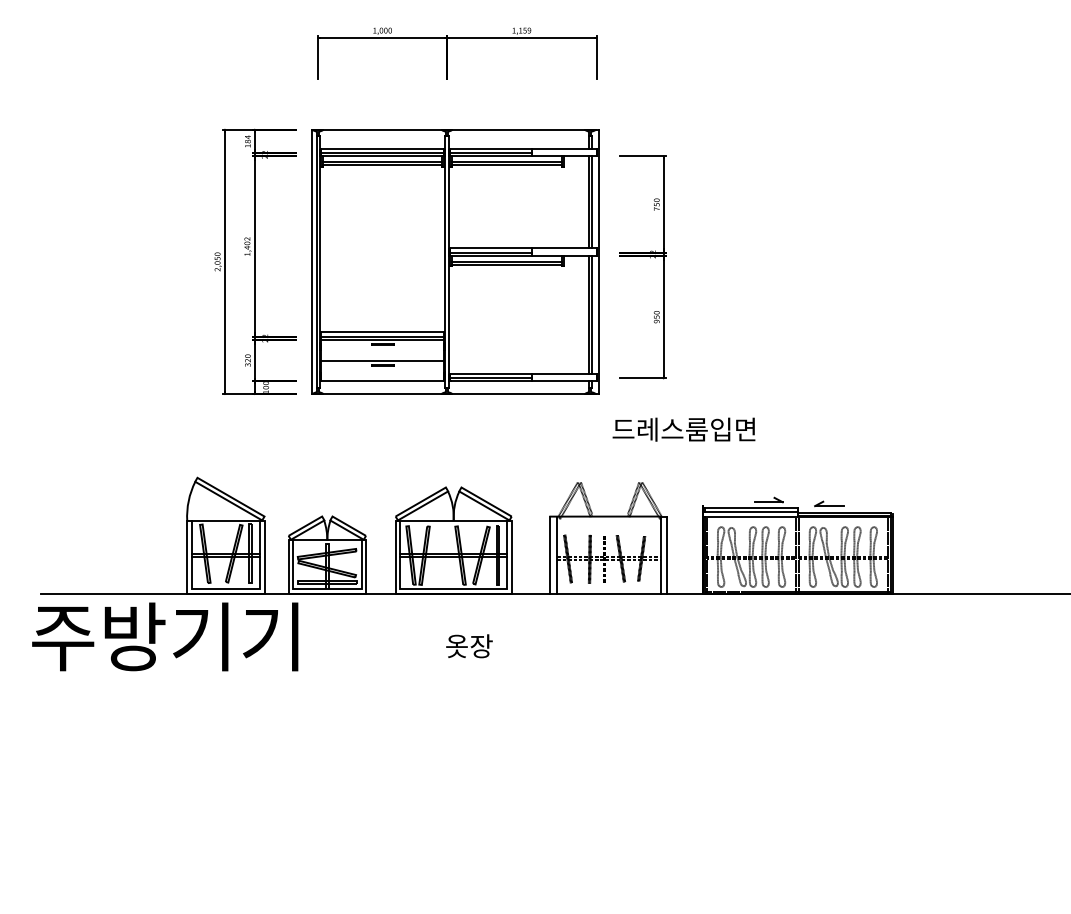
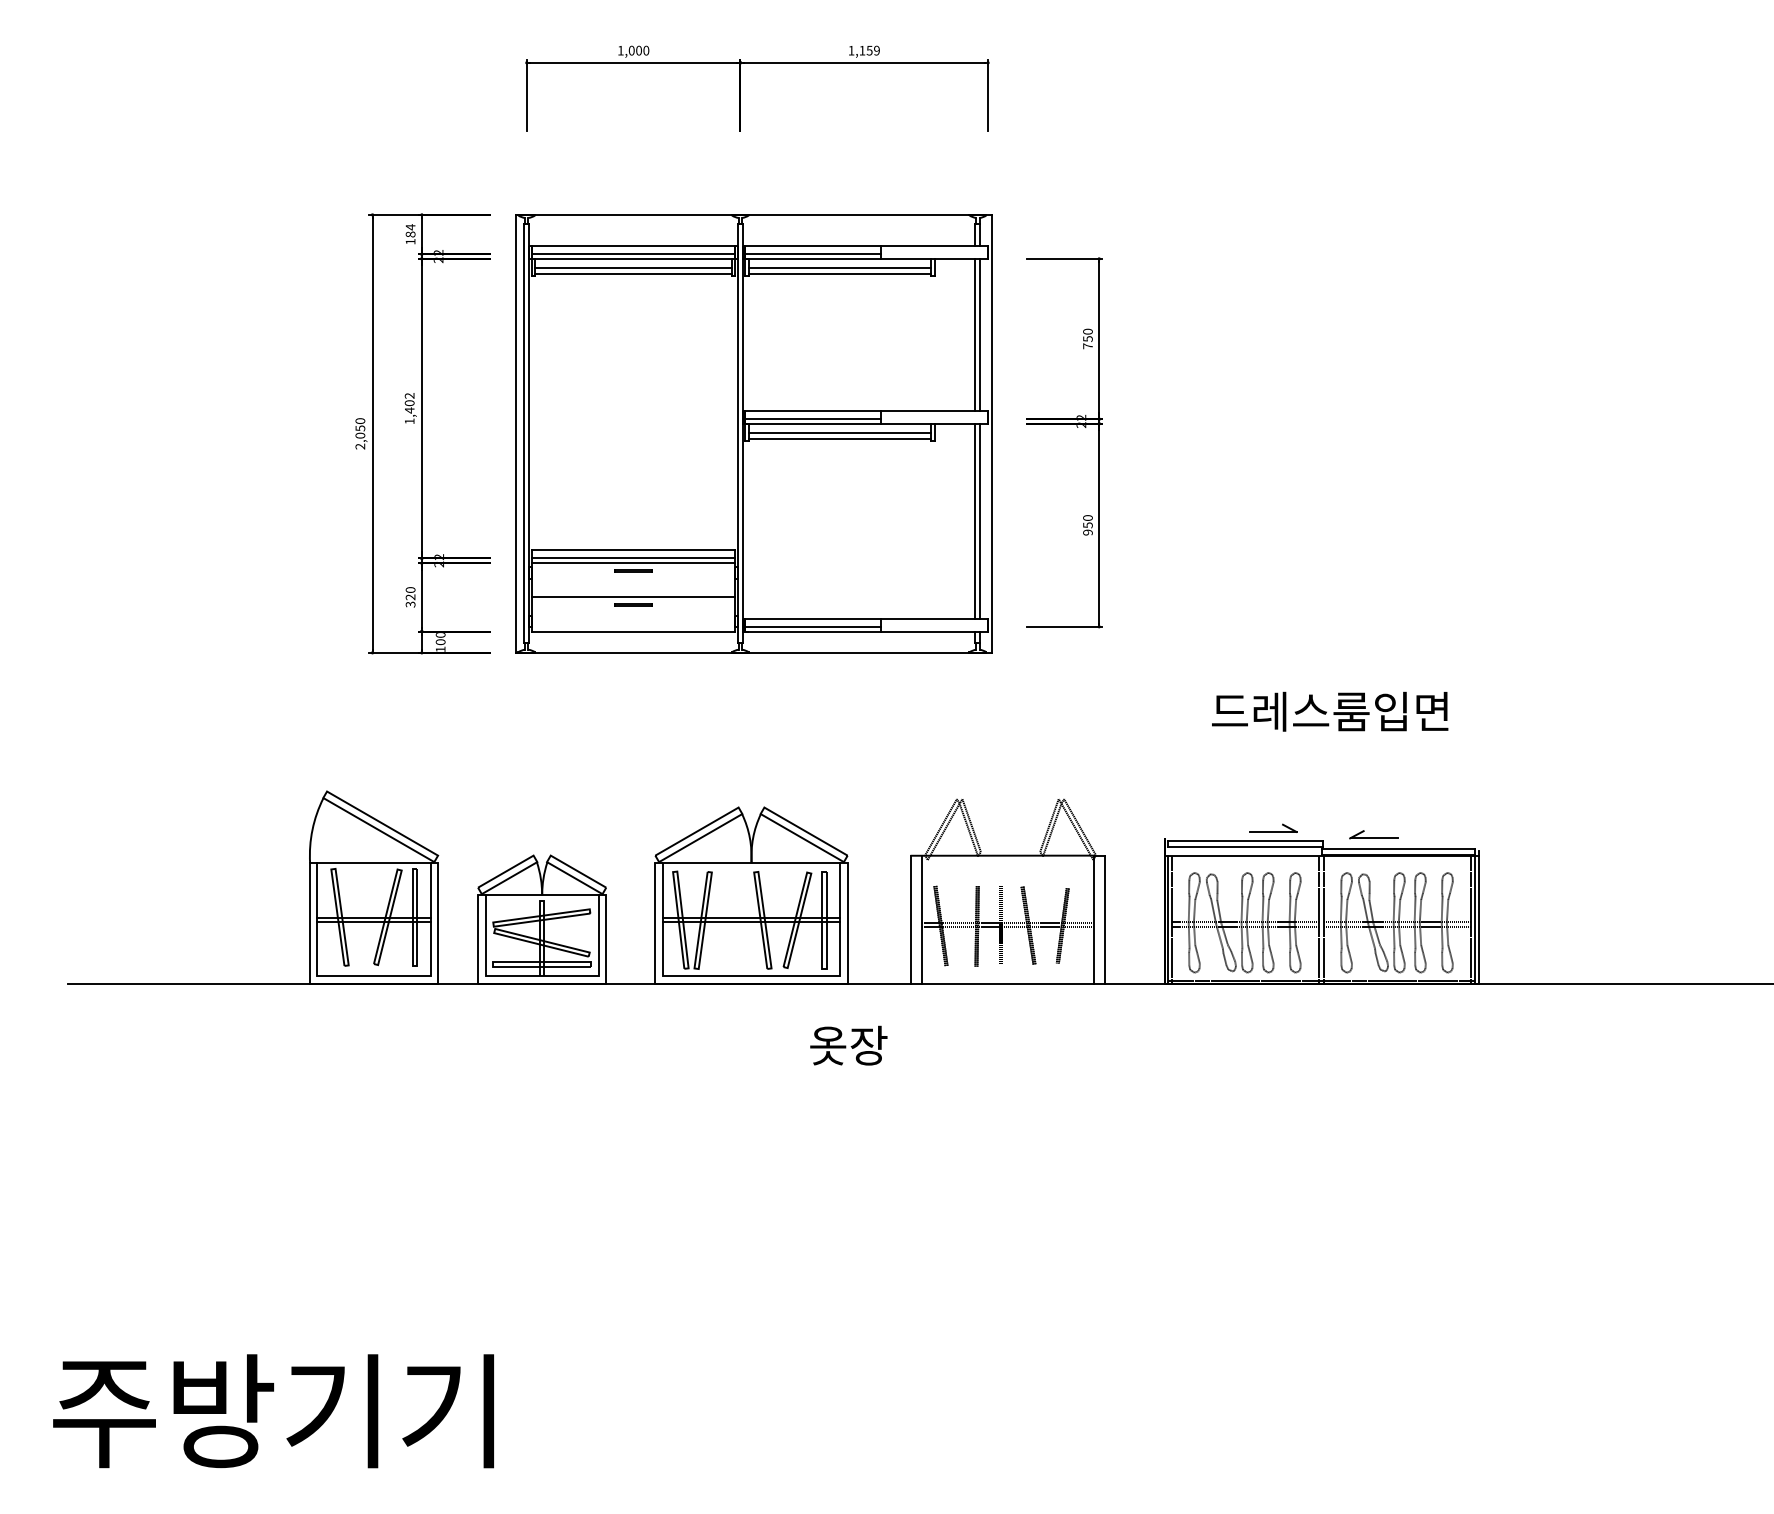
text: (683, 429) -> (1329, 711), moved
text: (165, 636) -> (274, 1410), moved
text: (469, 646) -> (848, 1046), moved

